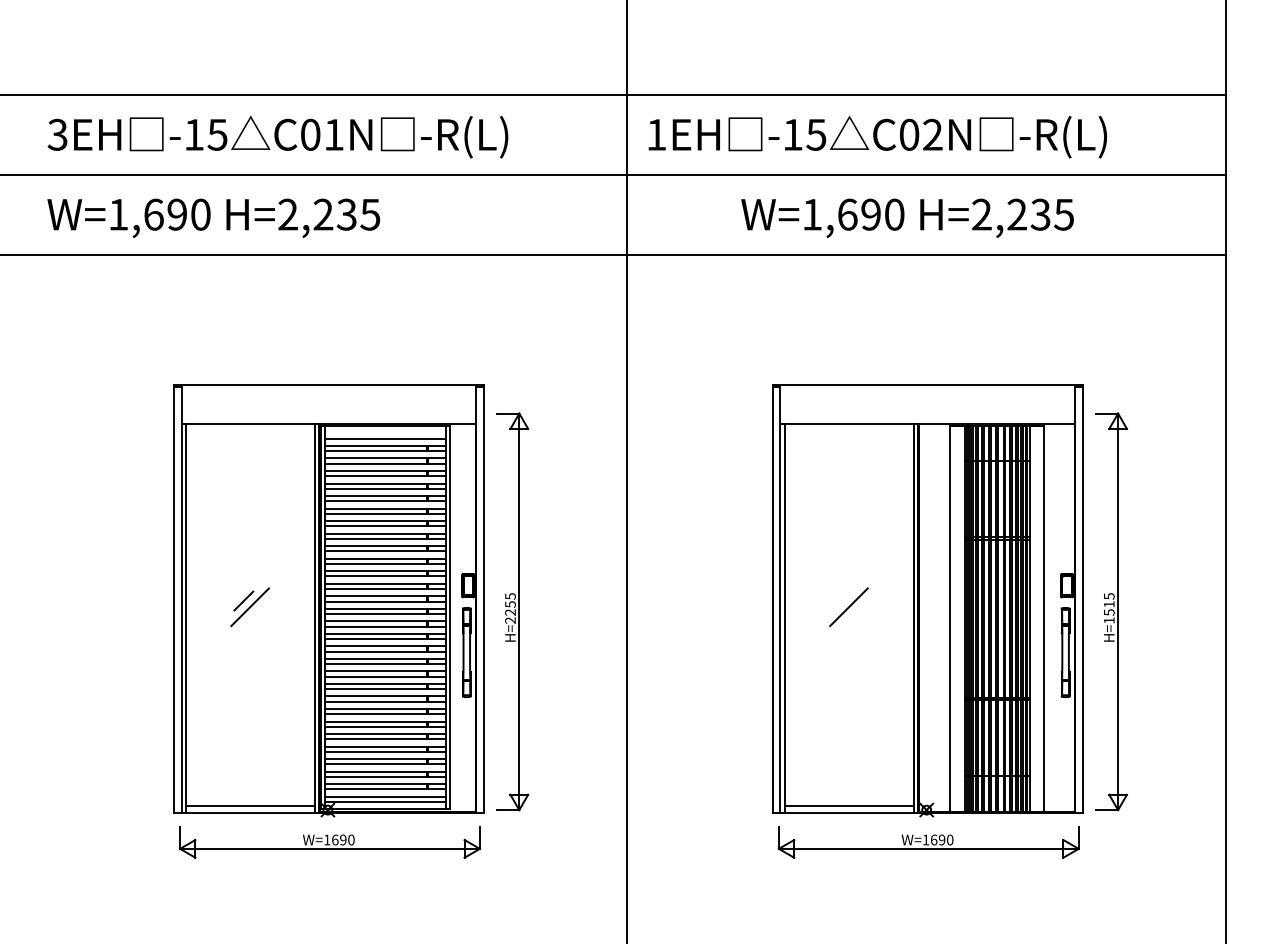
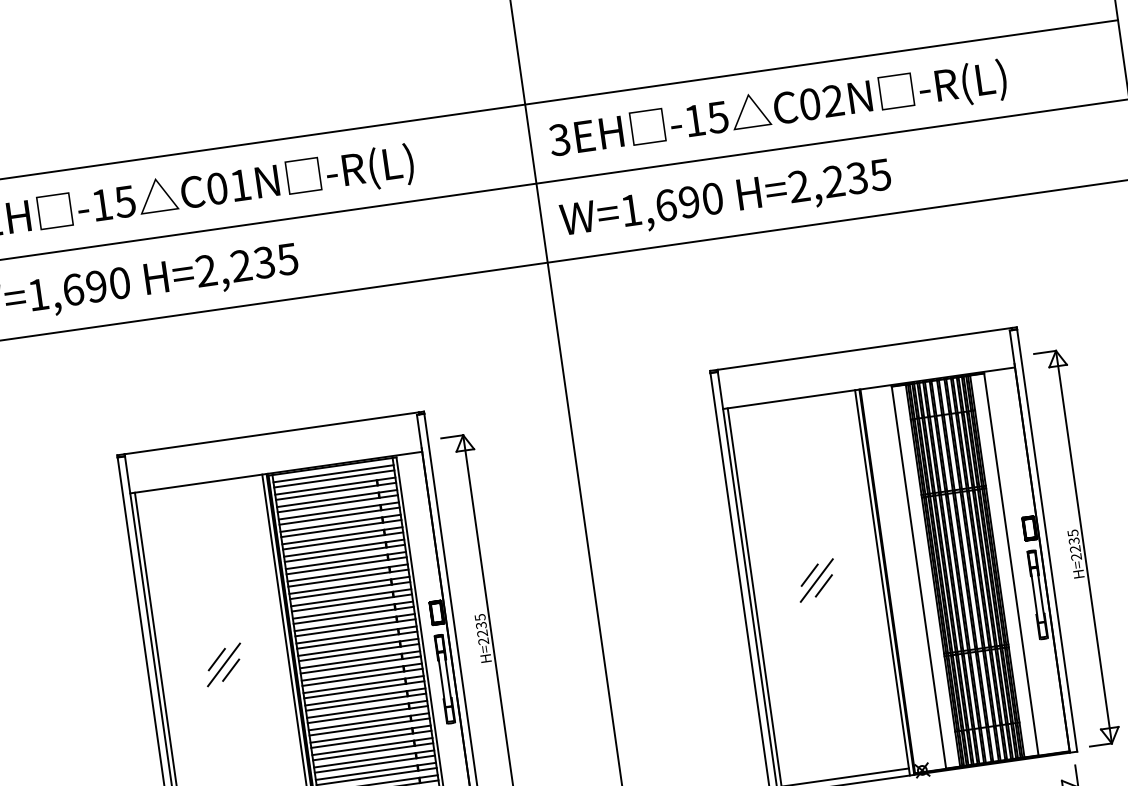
text: (656, 134) -> (559, 139), 1EH -> 3EH
text: (907, 217) -> (725, 199), moved
line: (385, 433) -> (333, 473), added
line: (842, 600) -> (809, 574), added
text: (510, 604) -> (481, 625), H=2255 -> H=2235
text: (1108, 612) -> (1074, 549), H=1515 -> H=2235
line: (256, 613) -> (231, 670), added
line: (854, 613) -> (823, 585), added

